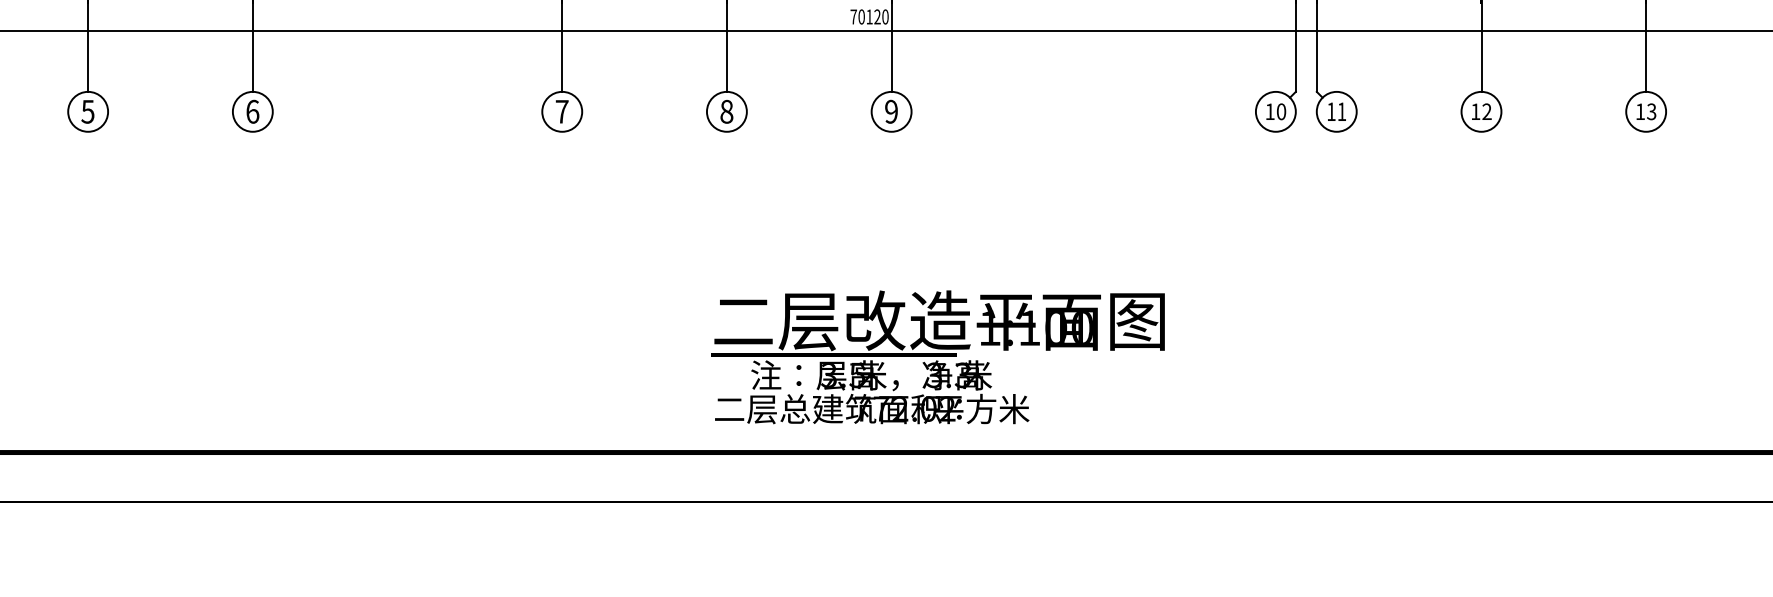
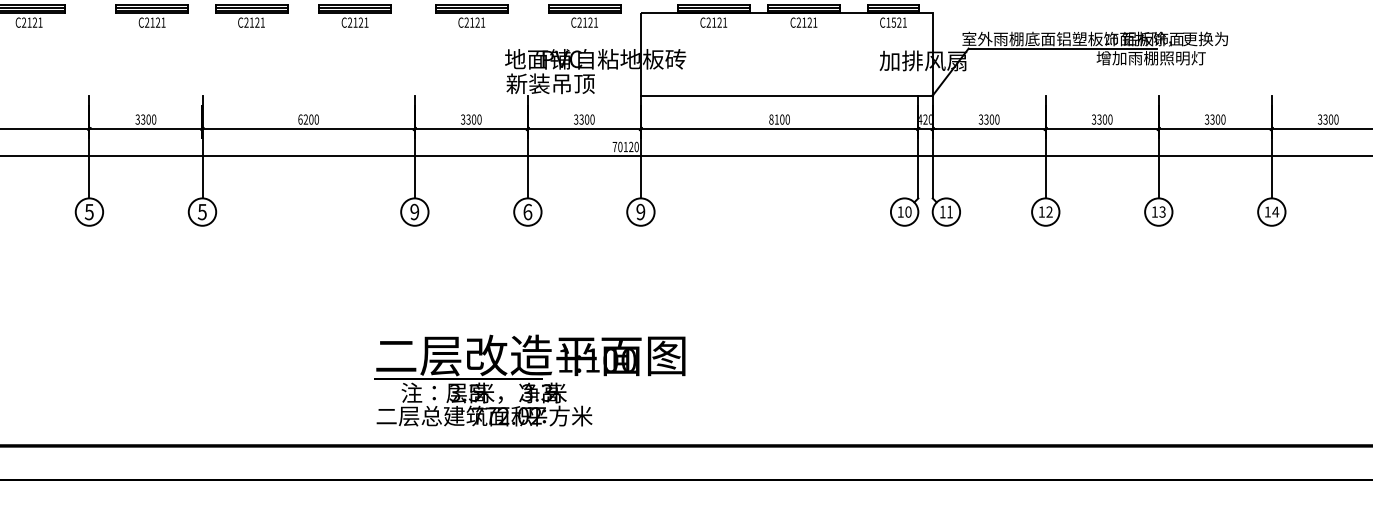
text: (251, 110) -> (201, 211), 6 -> 5
text: (561, 110) -> (414, 211), 7 -> 9
text: (726, 110) -> (527, 211), 8 -> 6
text: (937, 357) -> (529, 380), moved

